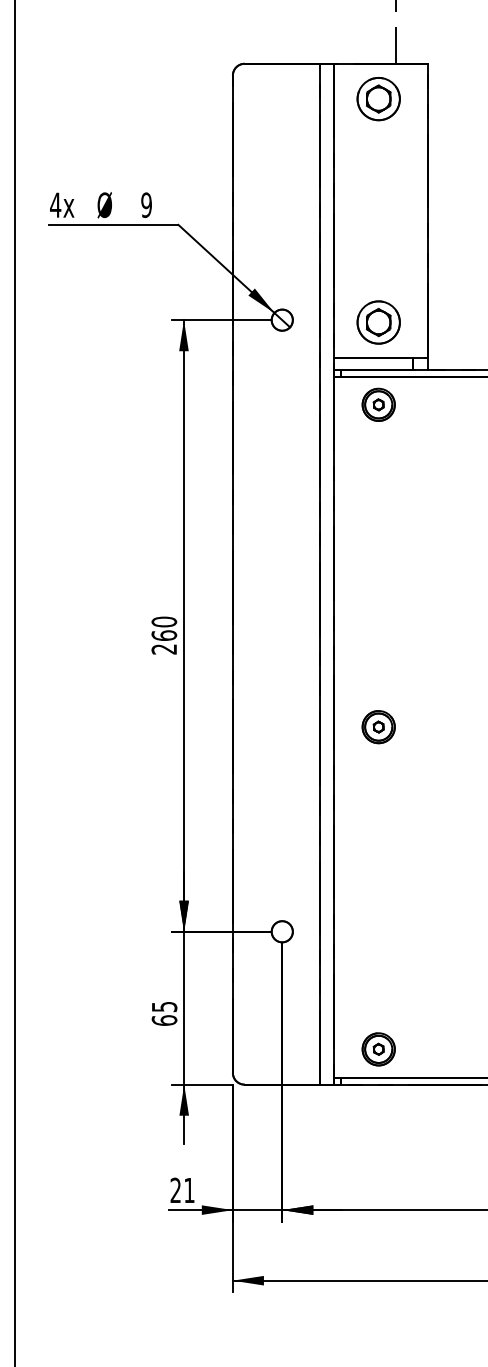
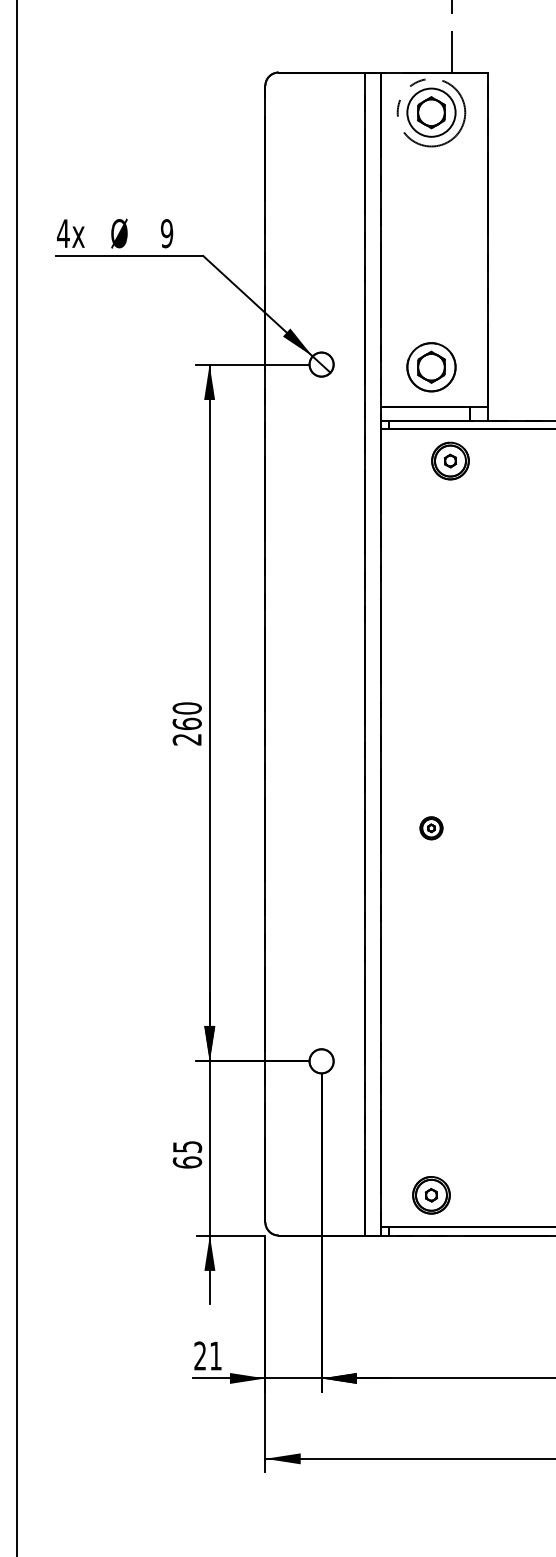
circle: (378, 98) -> (431, 112), size x1.4
part: (378, 404) -> (450, 460), moved
part: (378, 727) -> (431, 828), size x0.6

